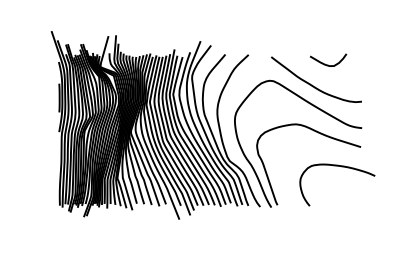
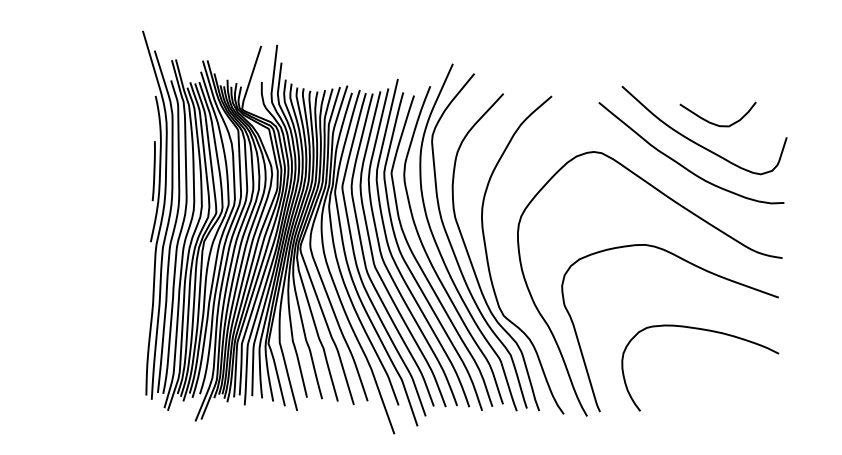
curve: (318, 73) -> (695, 140), added
curve: (341, 167) -> (709, 333), moved

